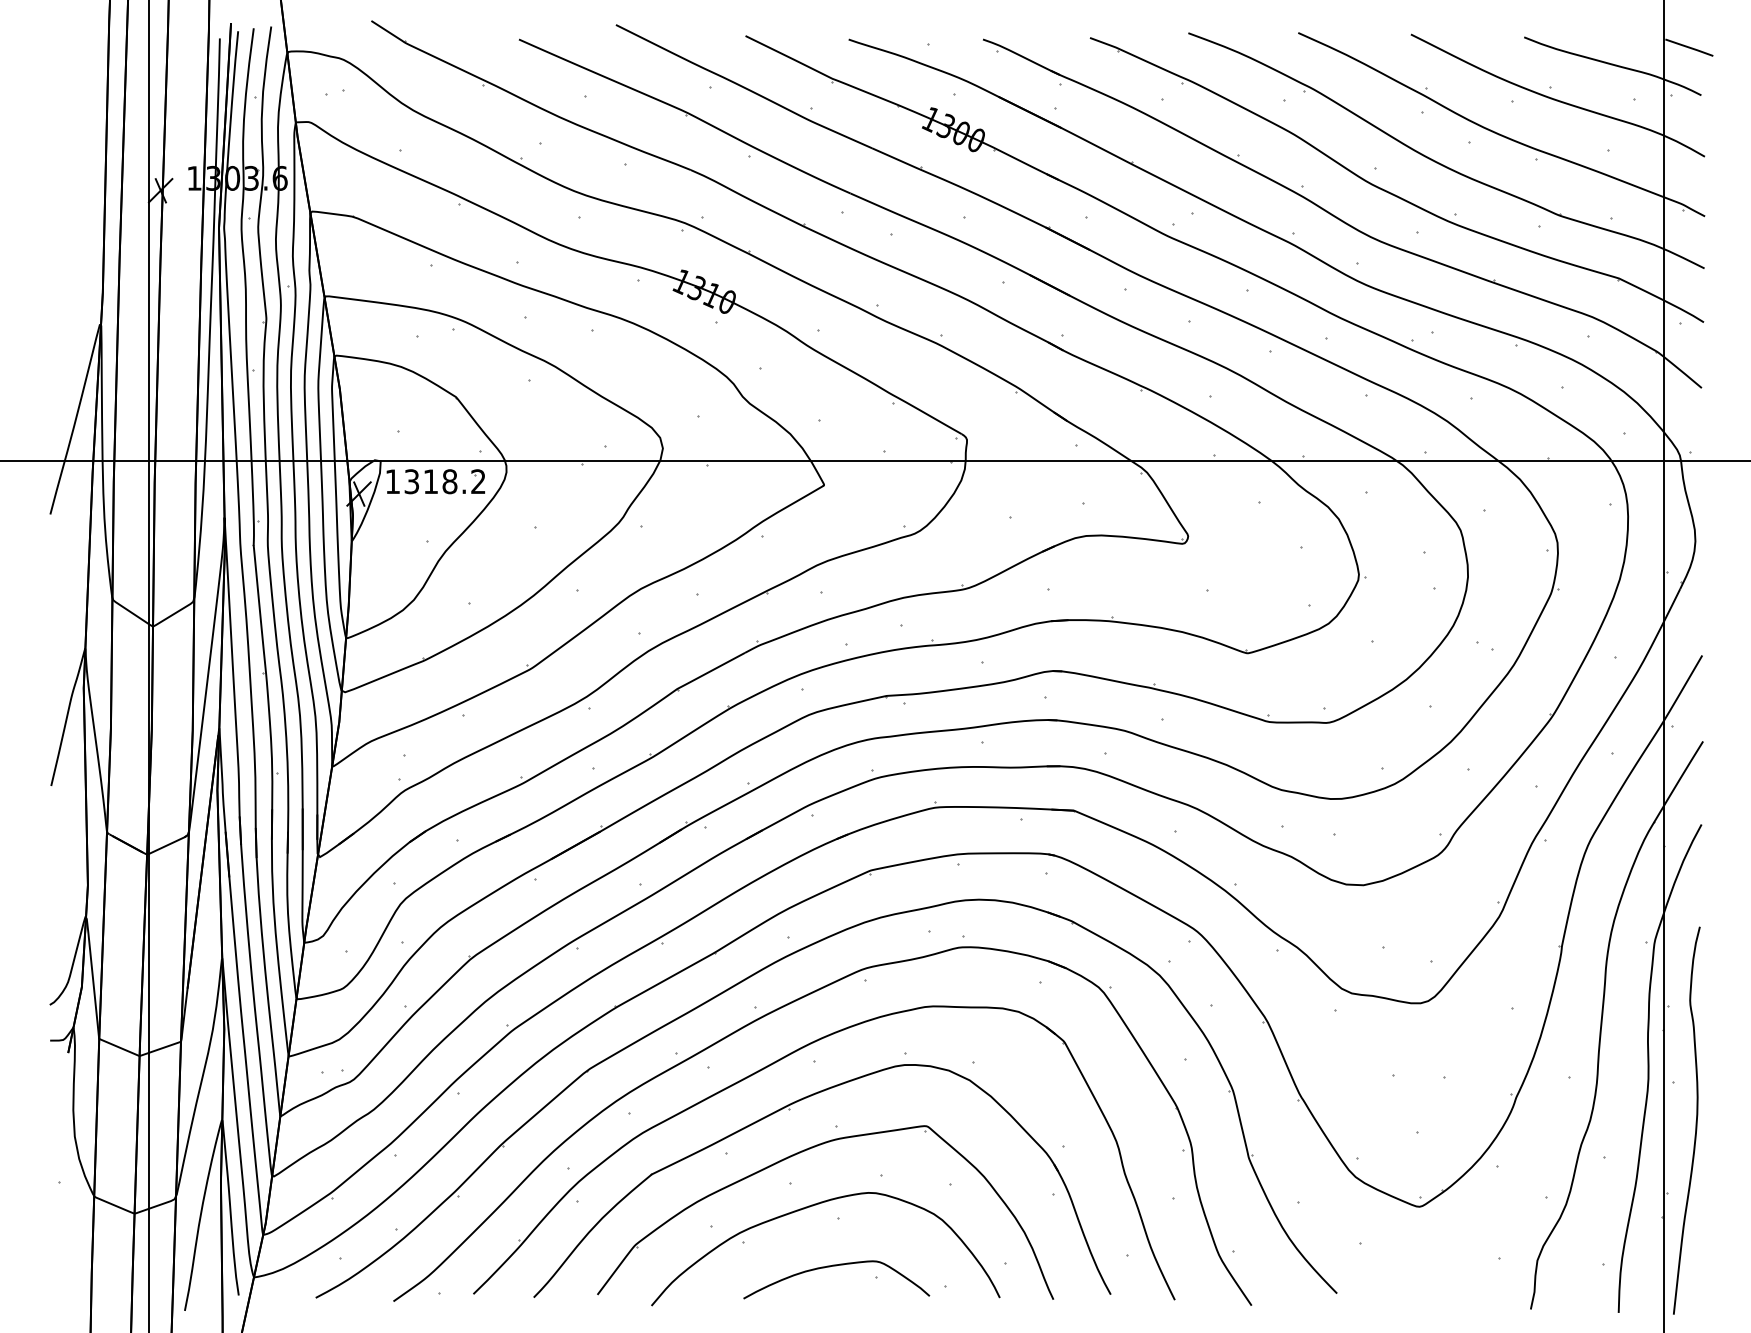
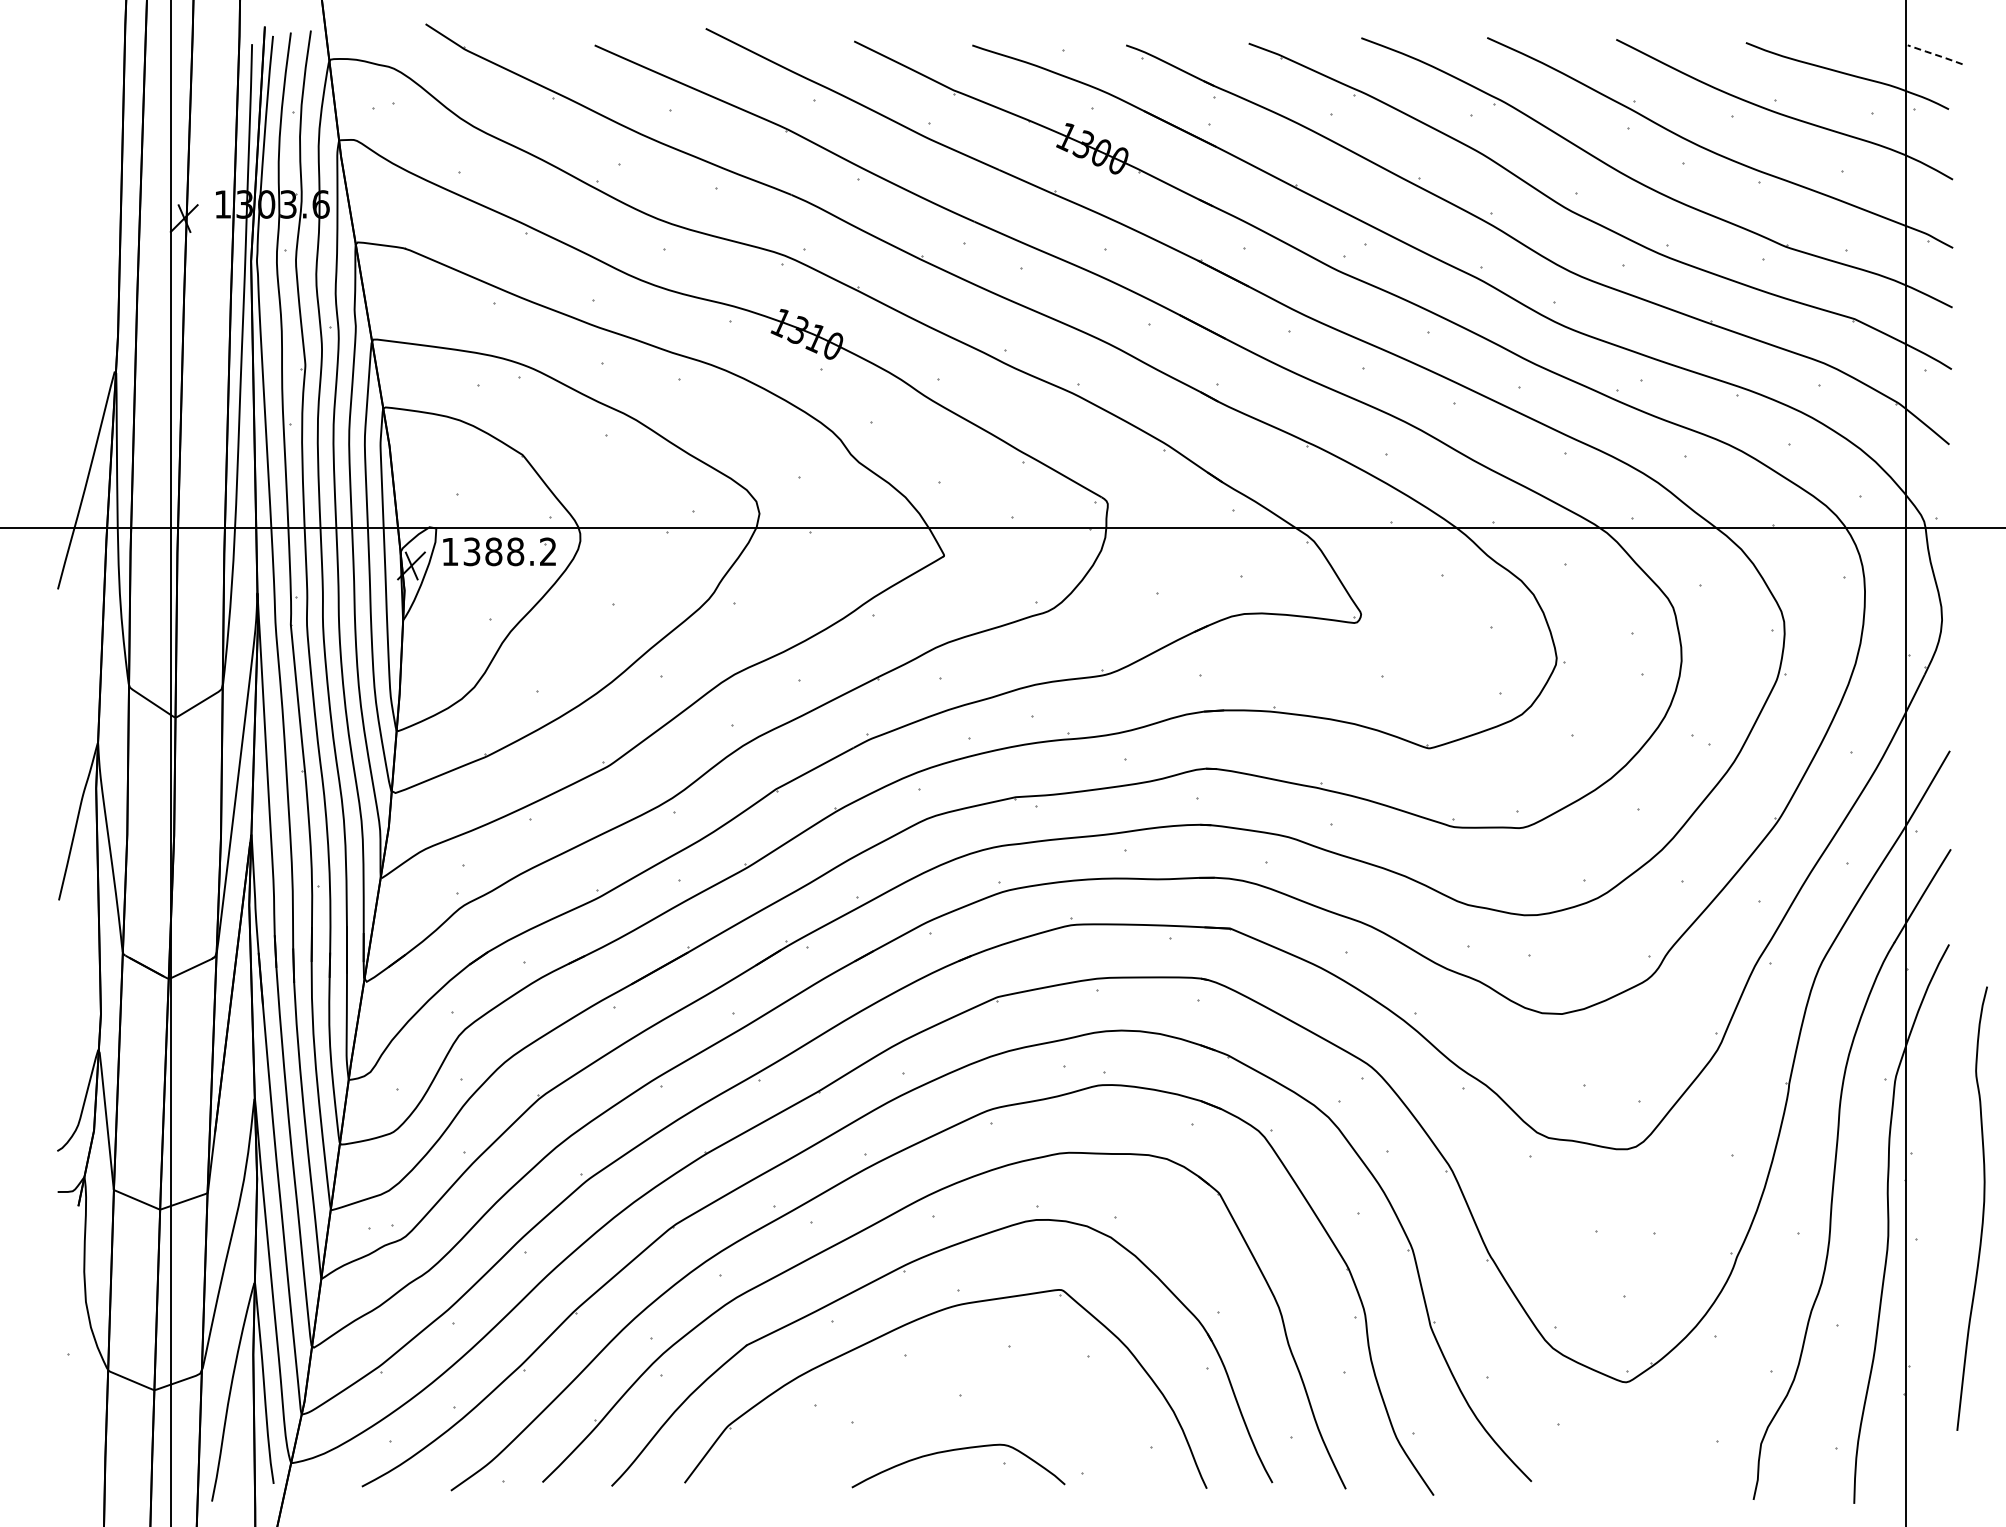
line: (1689, 47) -> (1935, 54), solid -> dashed
text: (430, 481) -> (493, 551), 1318.2 -> 1388.2
curve: (1695, 1120) -> (1982, 1208), moved
curve: (811, 1206) -> (929, 1382), removed

